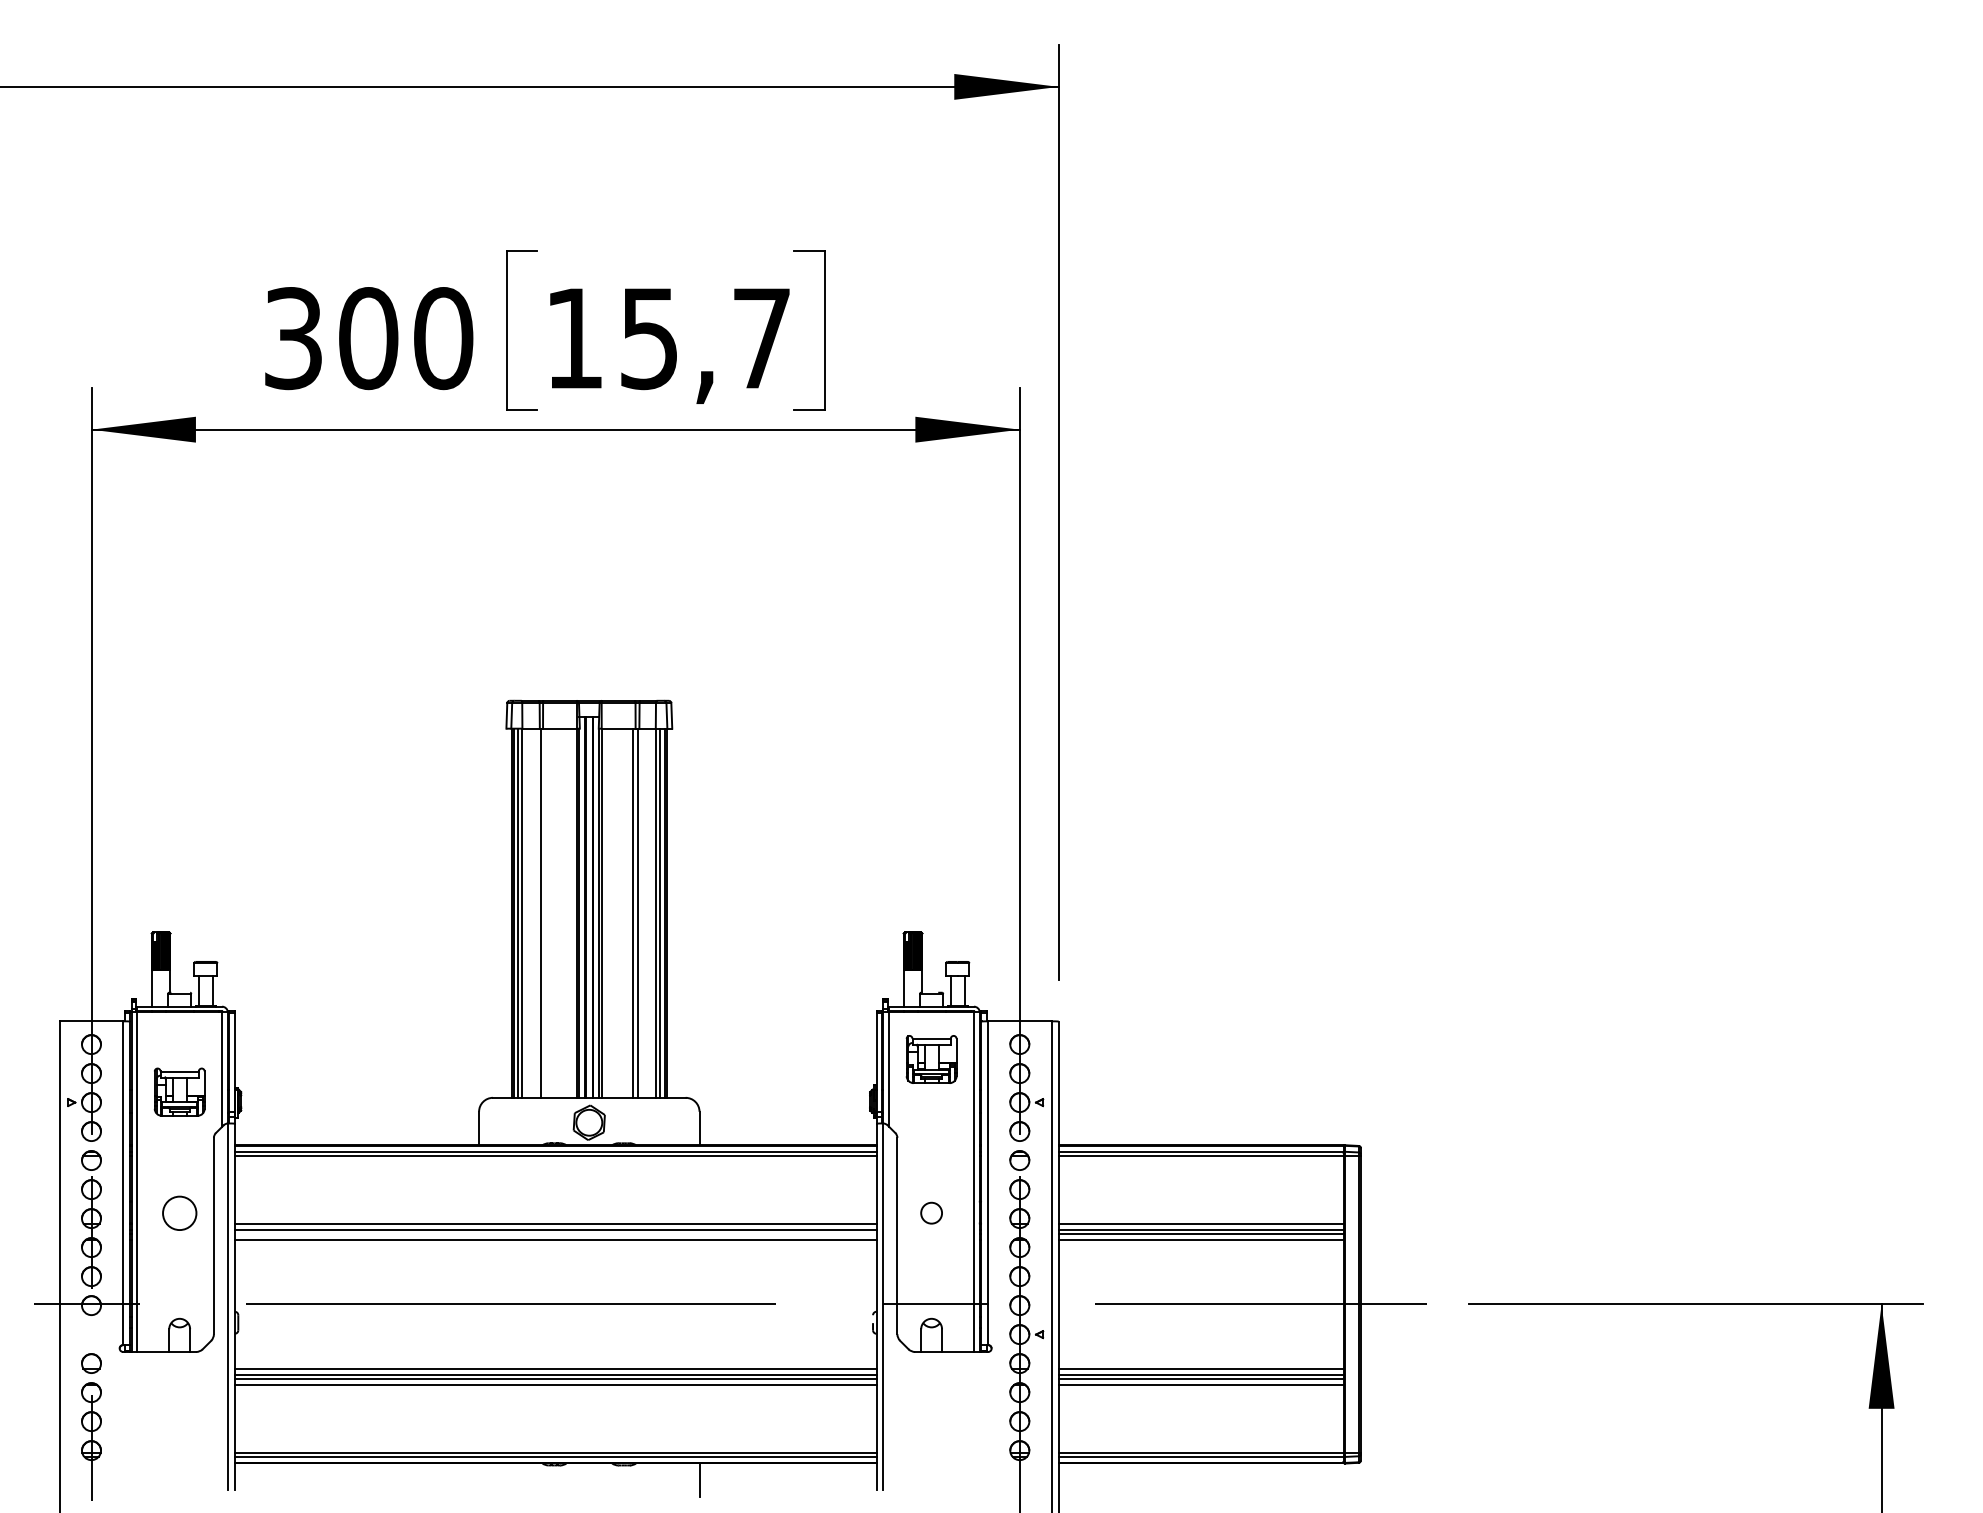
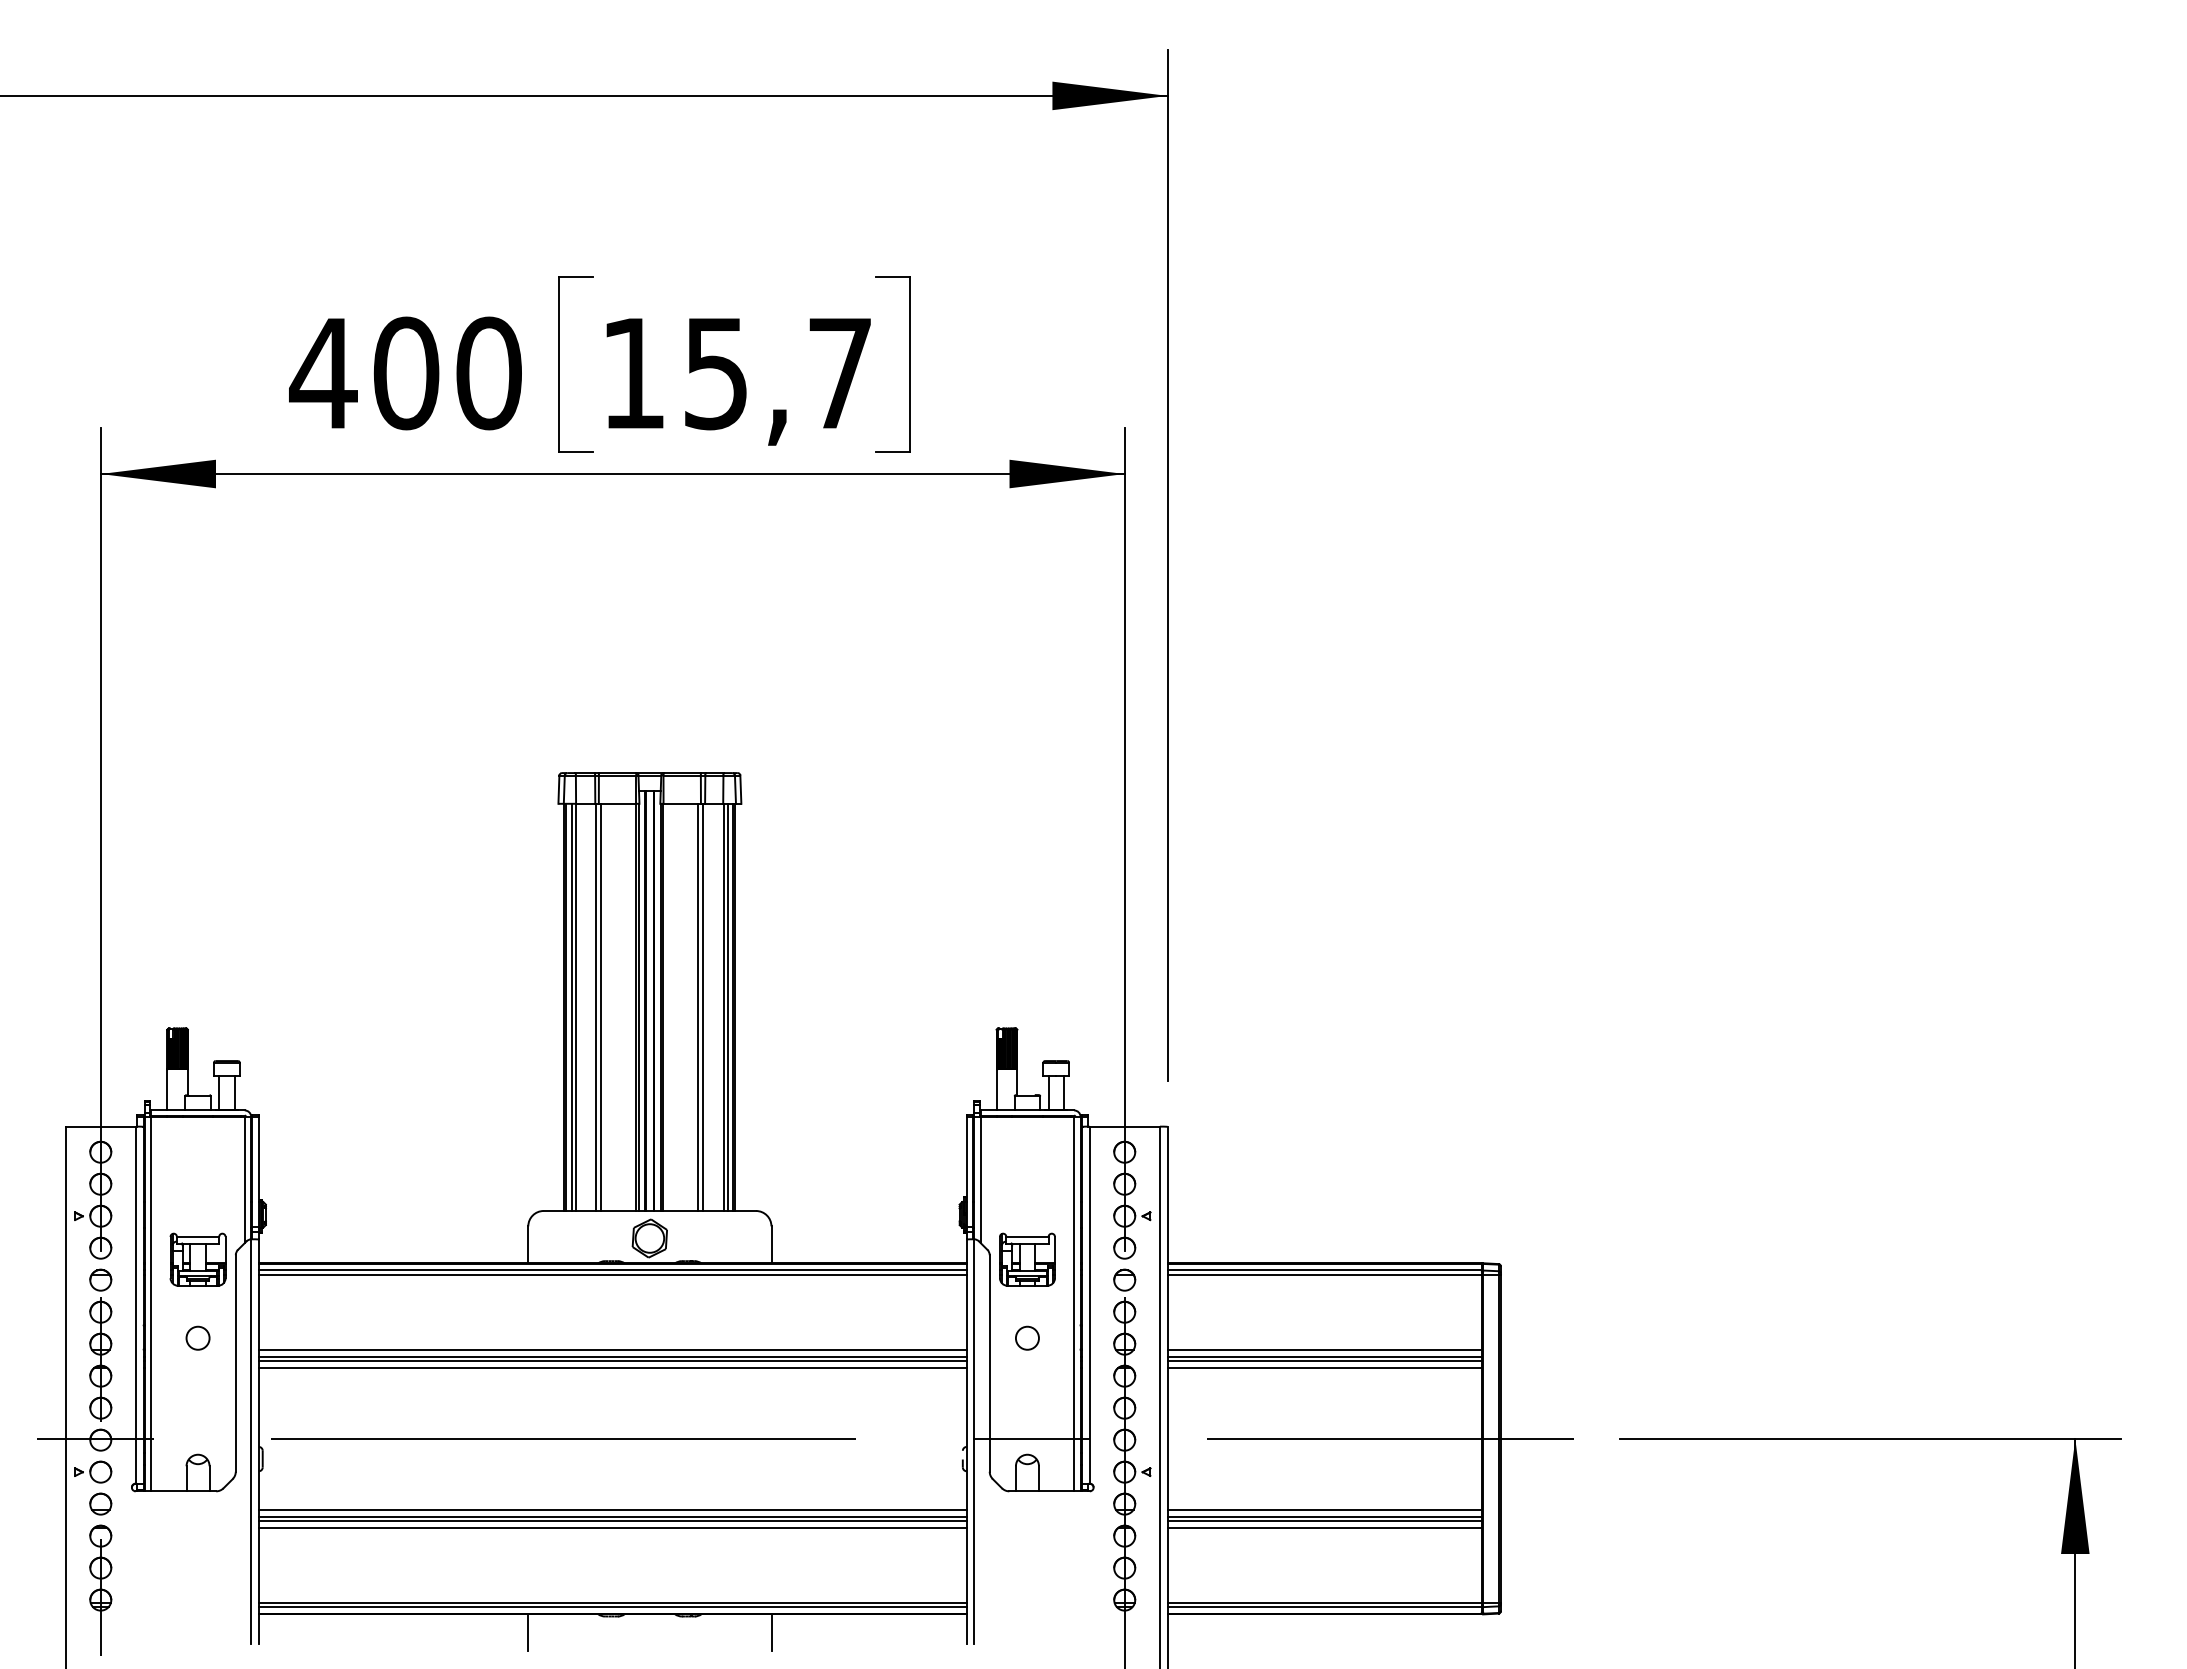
text: (293, 338) -> (323, 373), 300 -> 400
line: (545, 913) -> (601, 1007), added
part: (931, 1059) -> (1027, 1259), moved
part: (179, 1091) -> (197, 1259), moved
circle: (179, 1212) -> (197, 1337), size x0.62
line: (555, 1234) -> (612, 1361), added
part: (84, 1334) -> (93, 1471), added
line: (479, 1479) -> (528, 1632), added

